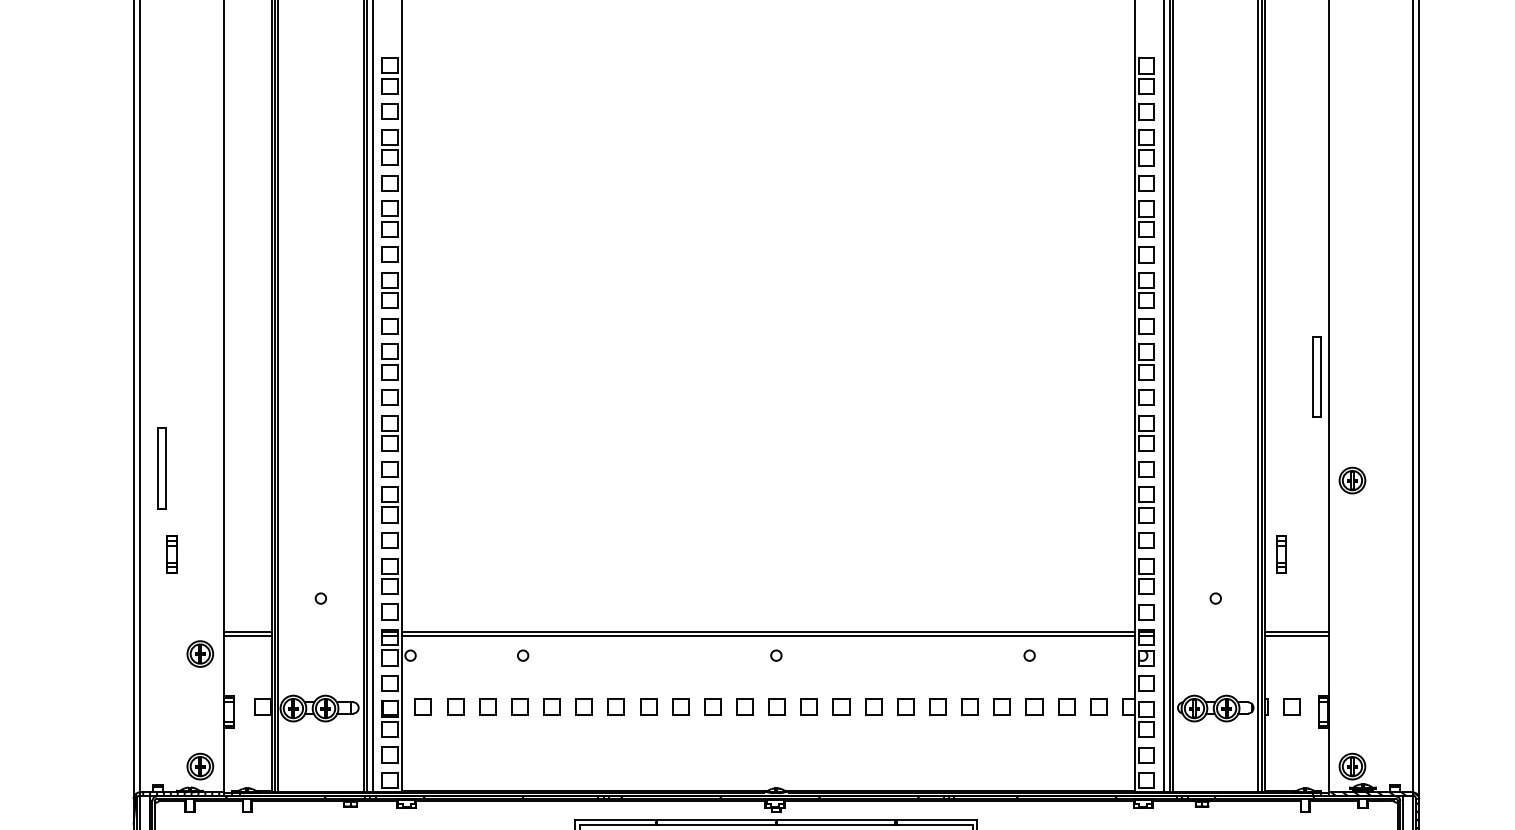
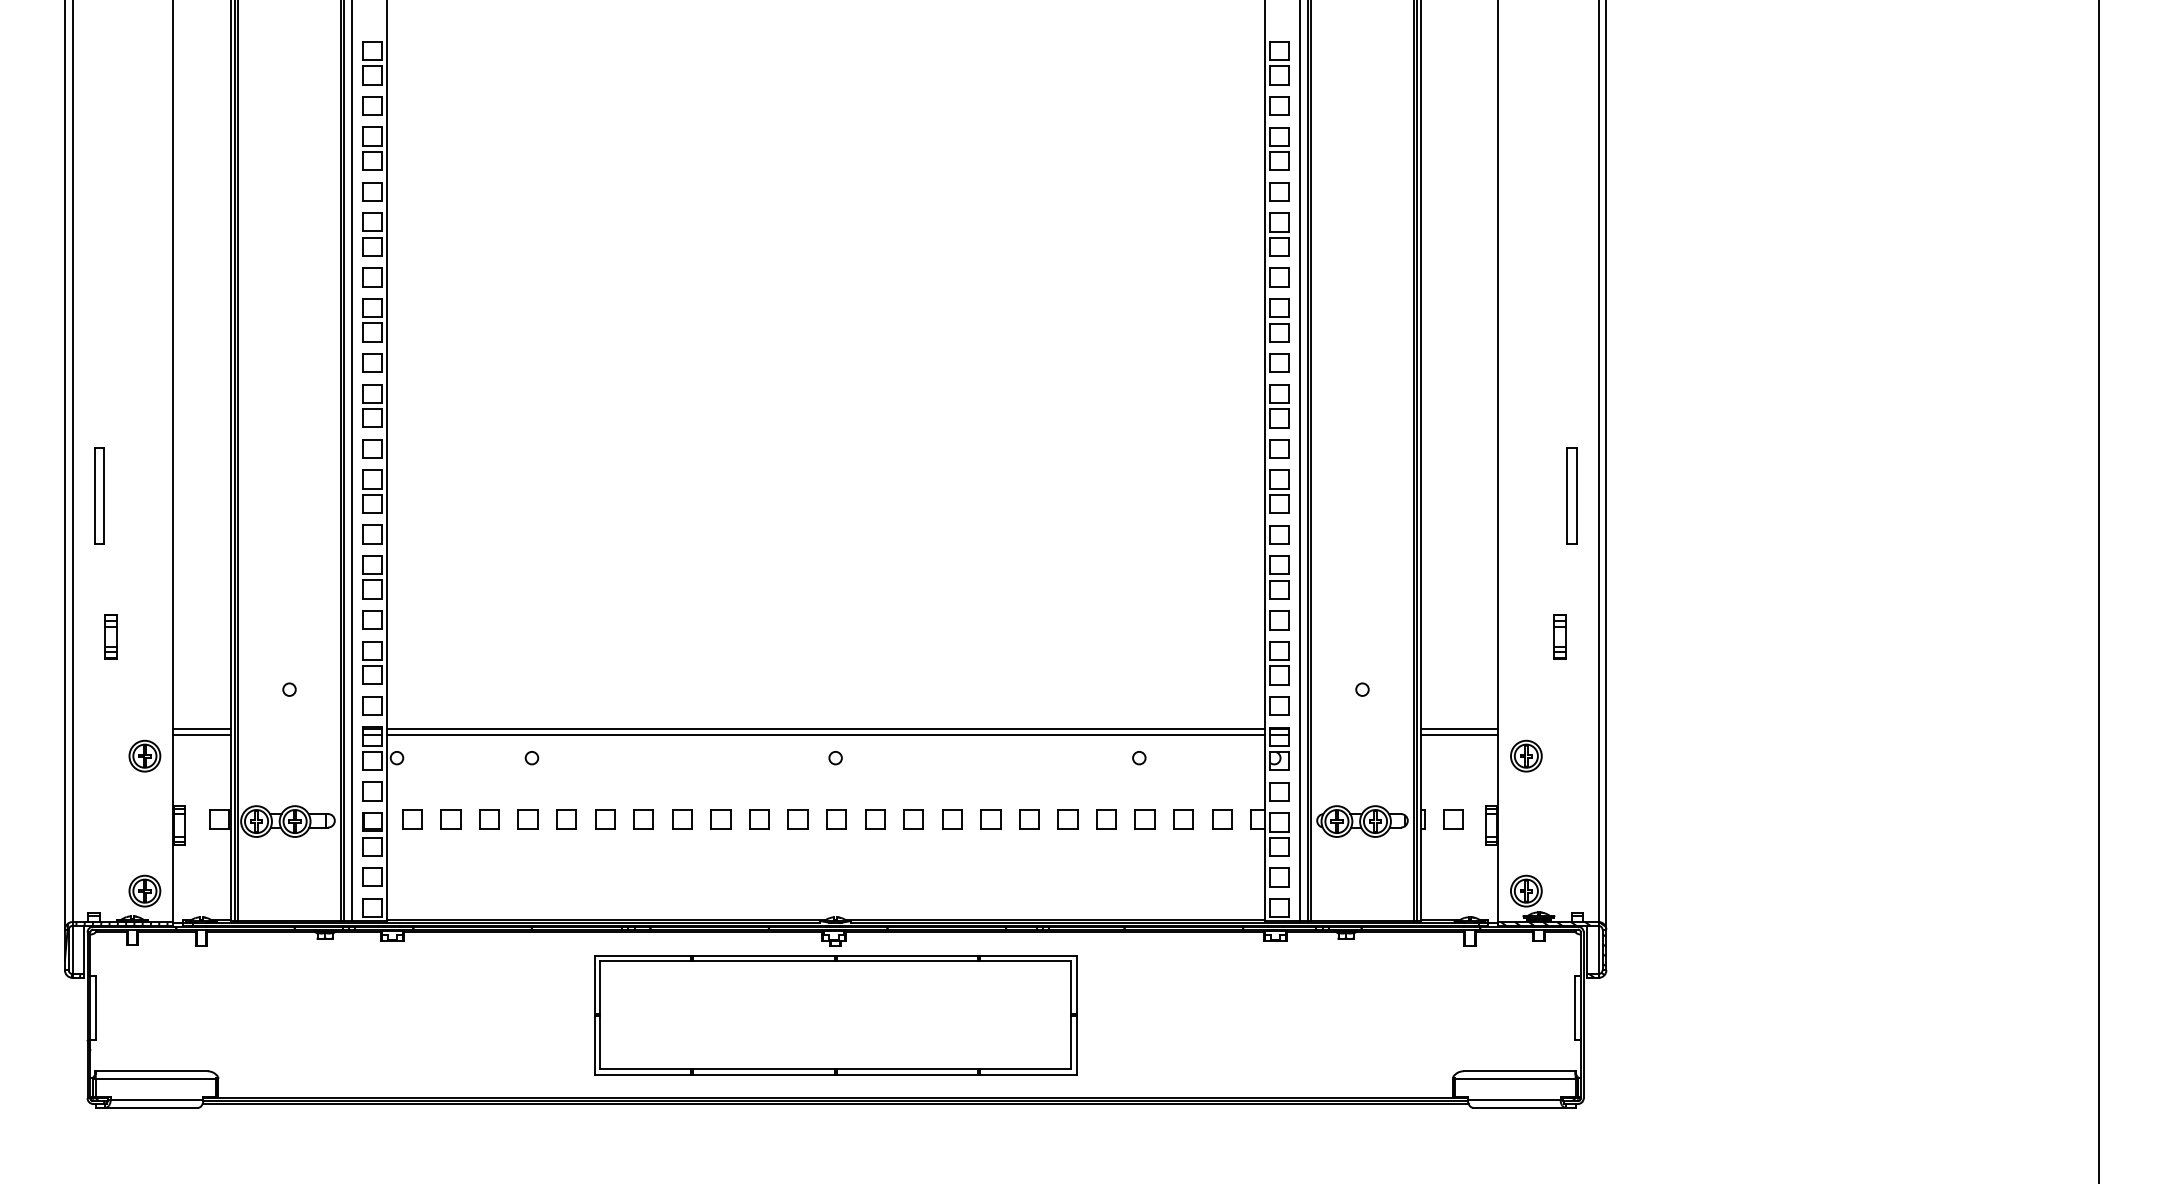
part: (1316, 376) -> (1571, 495), moved
part: (161, 468) -> (99, 495), moved
part: (1352, 480) -> (1526, 755), moved
part: (1280, 554) -> (1559, 636), moved

